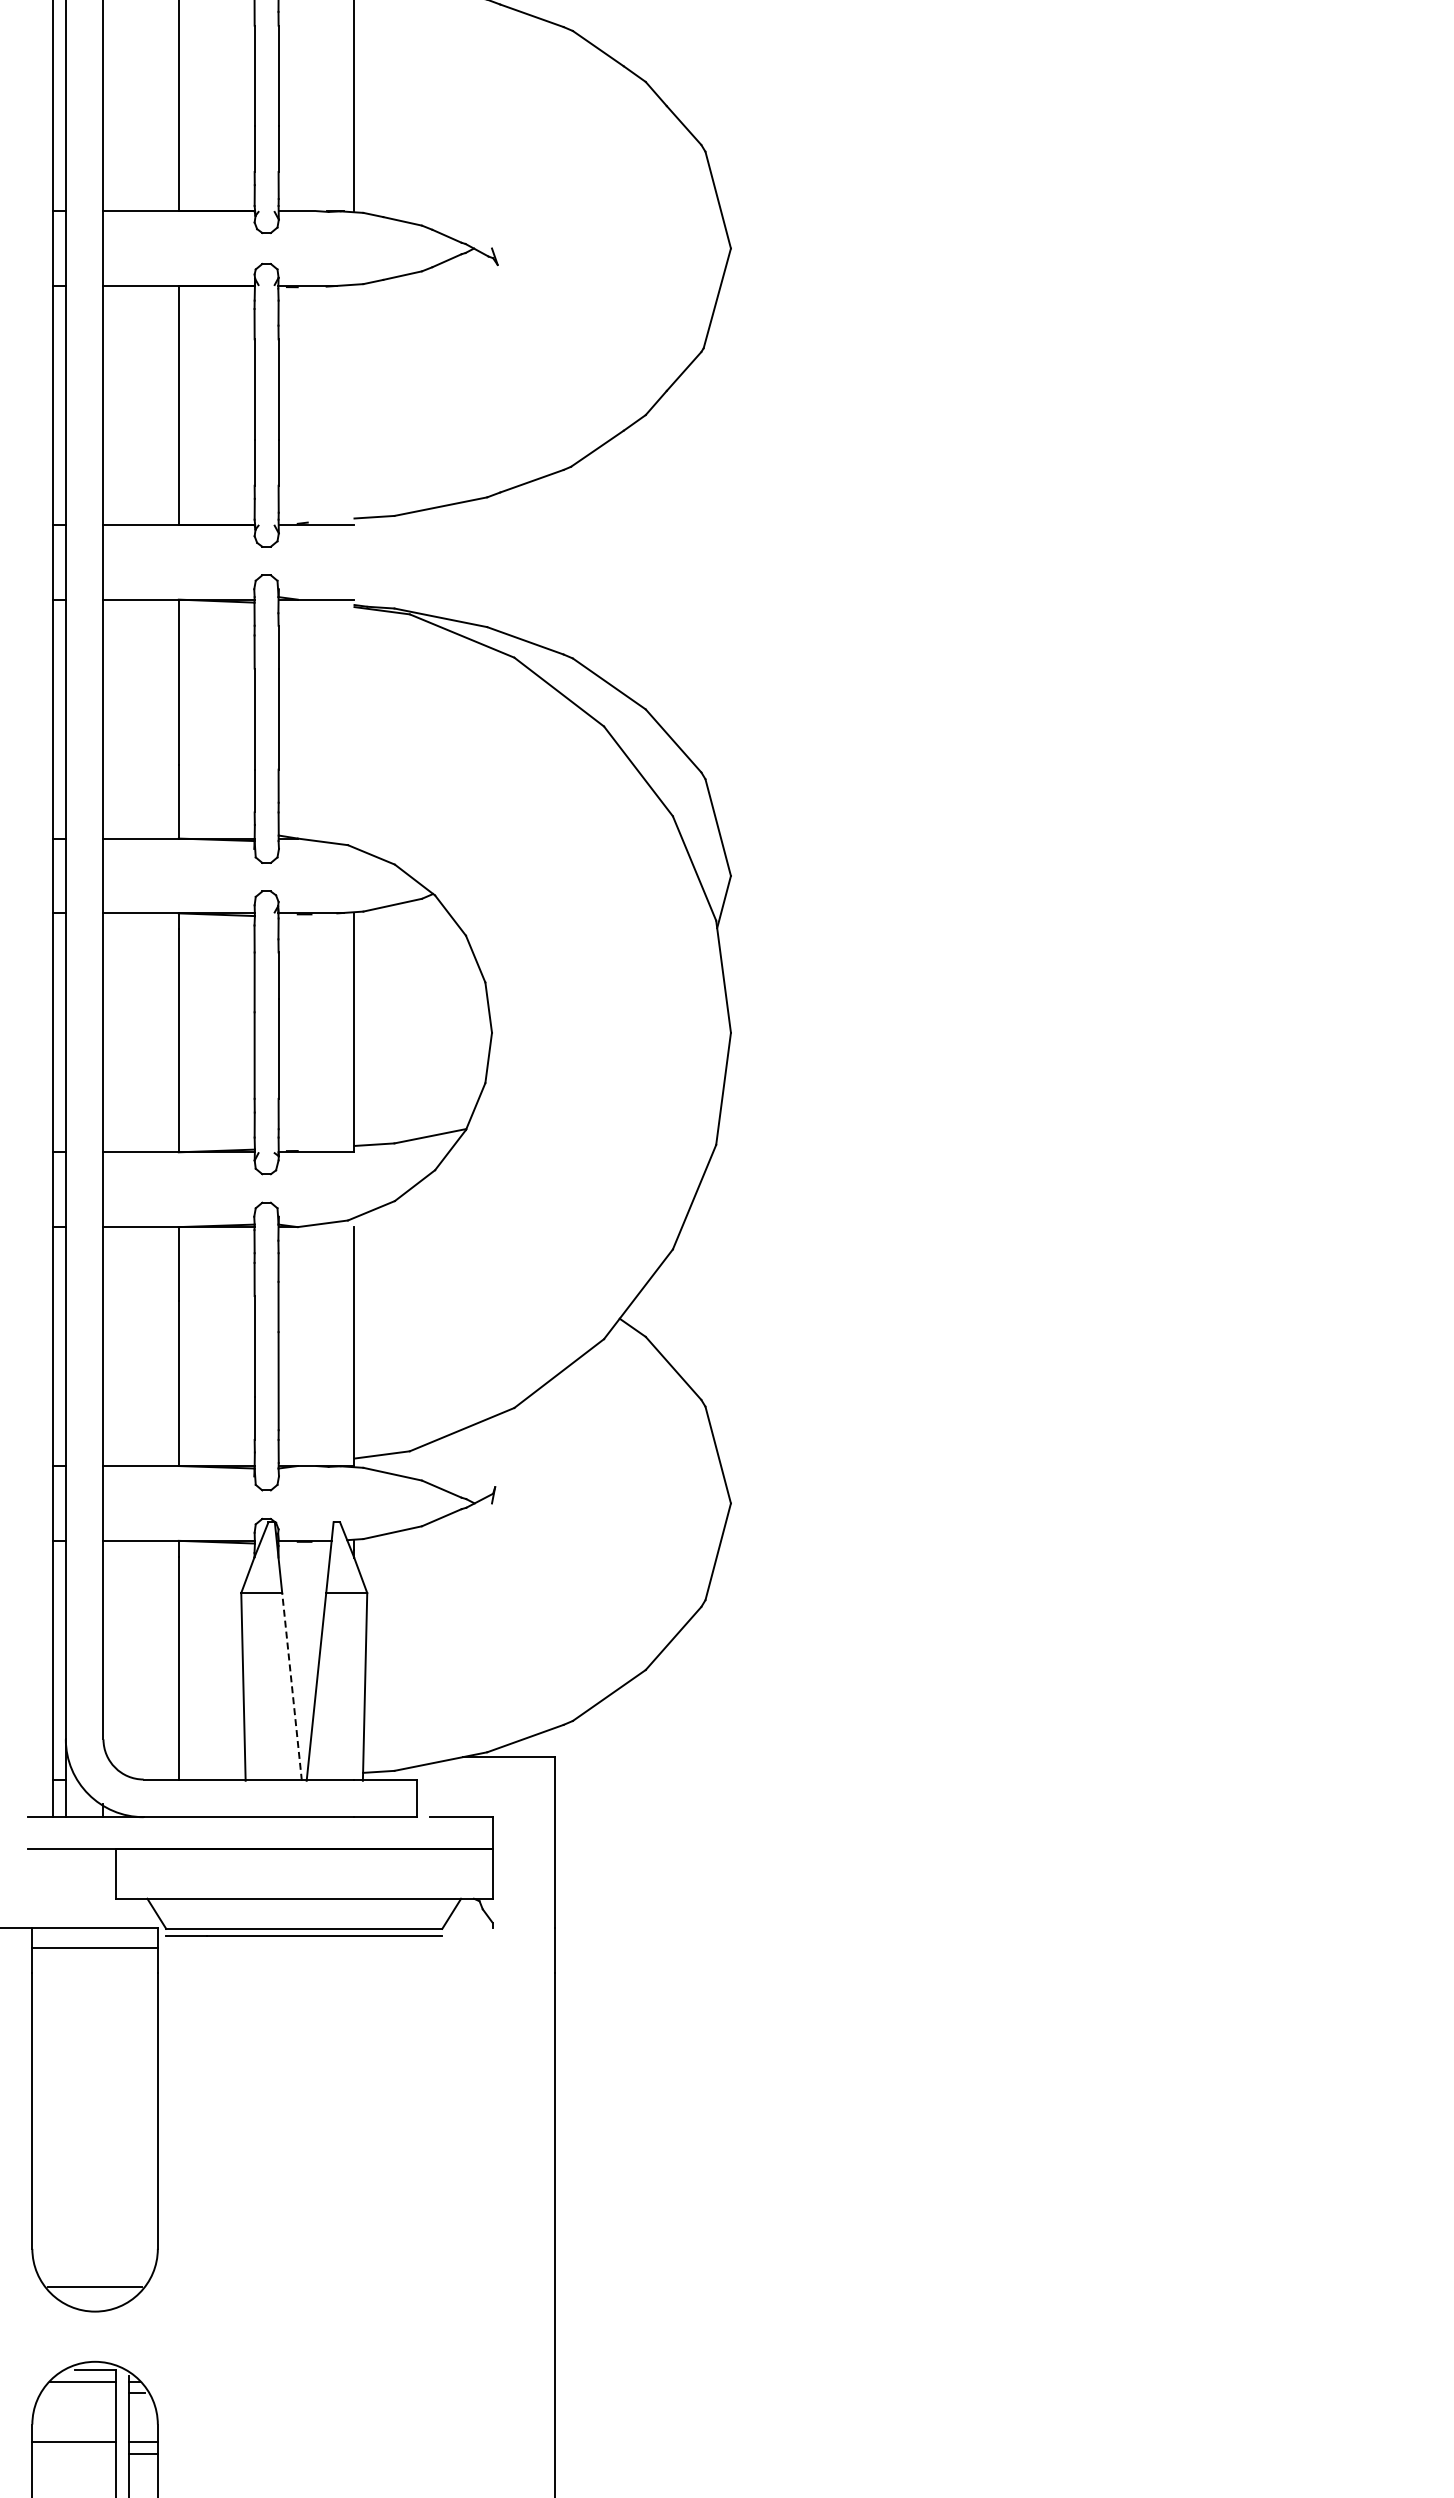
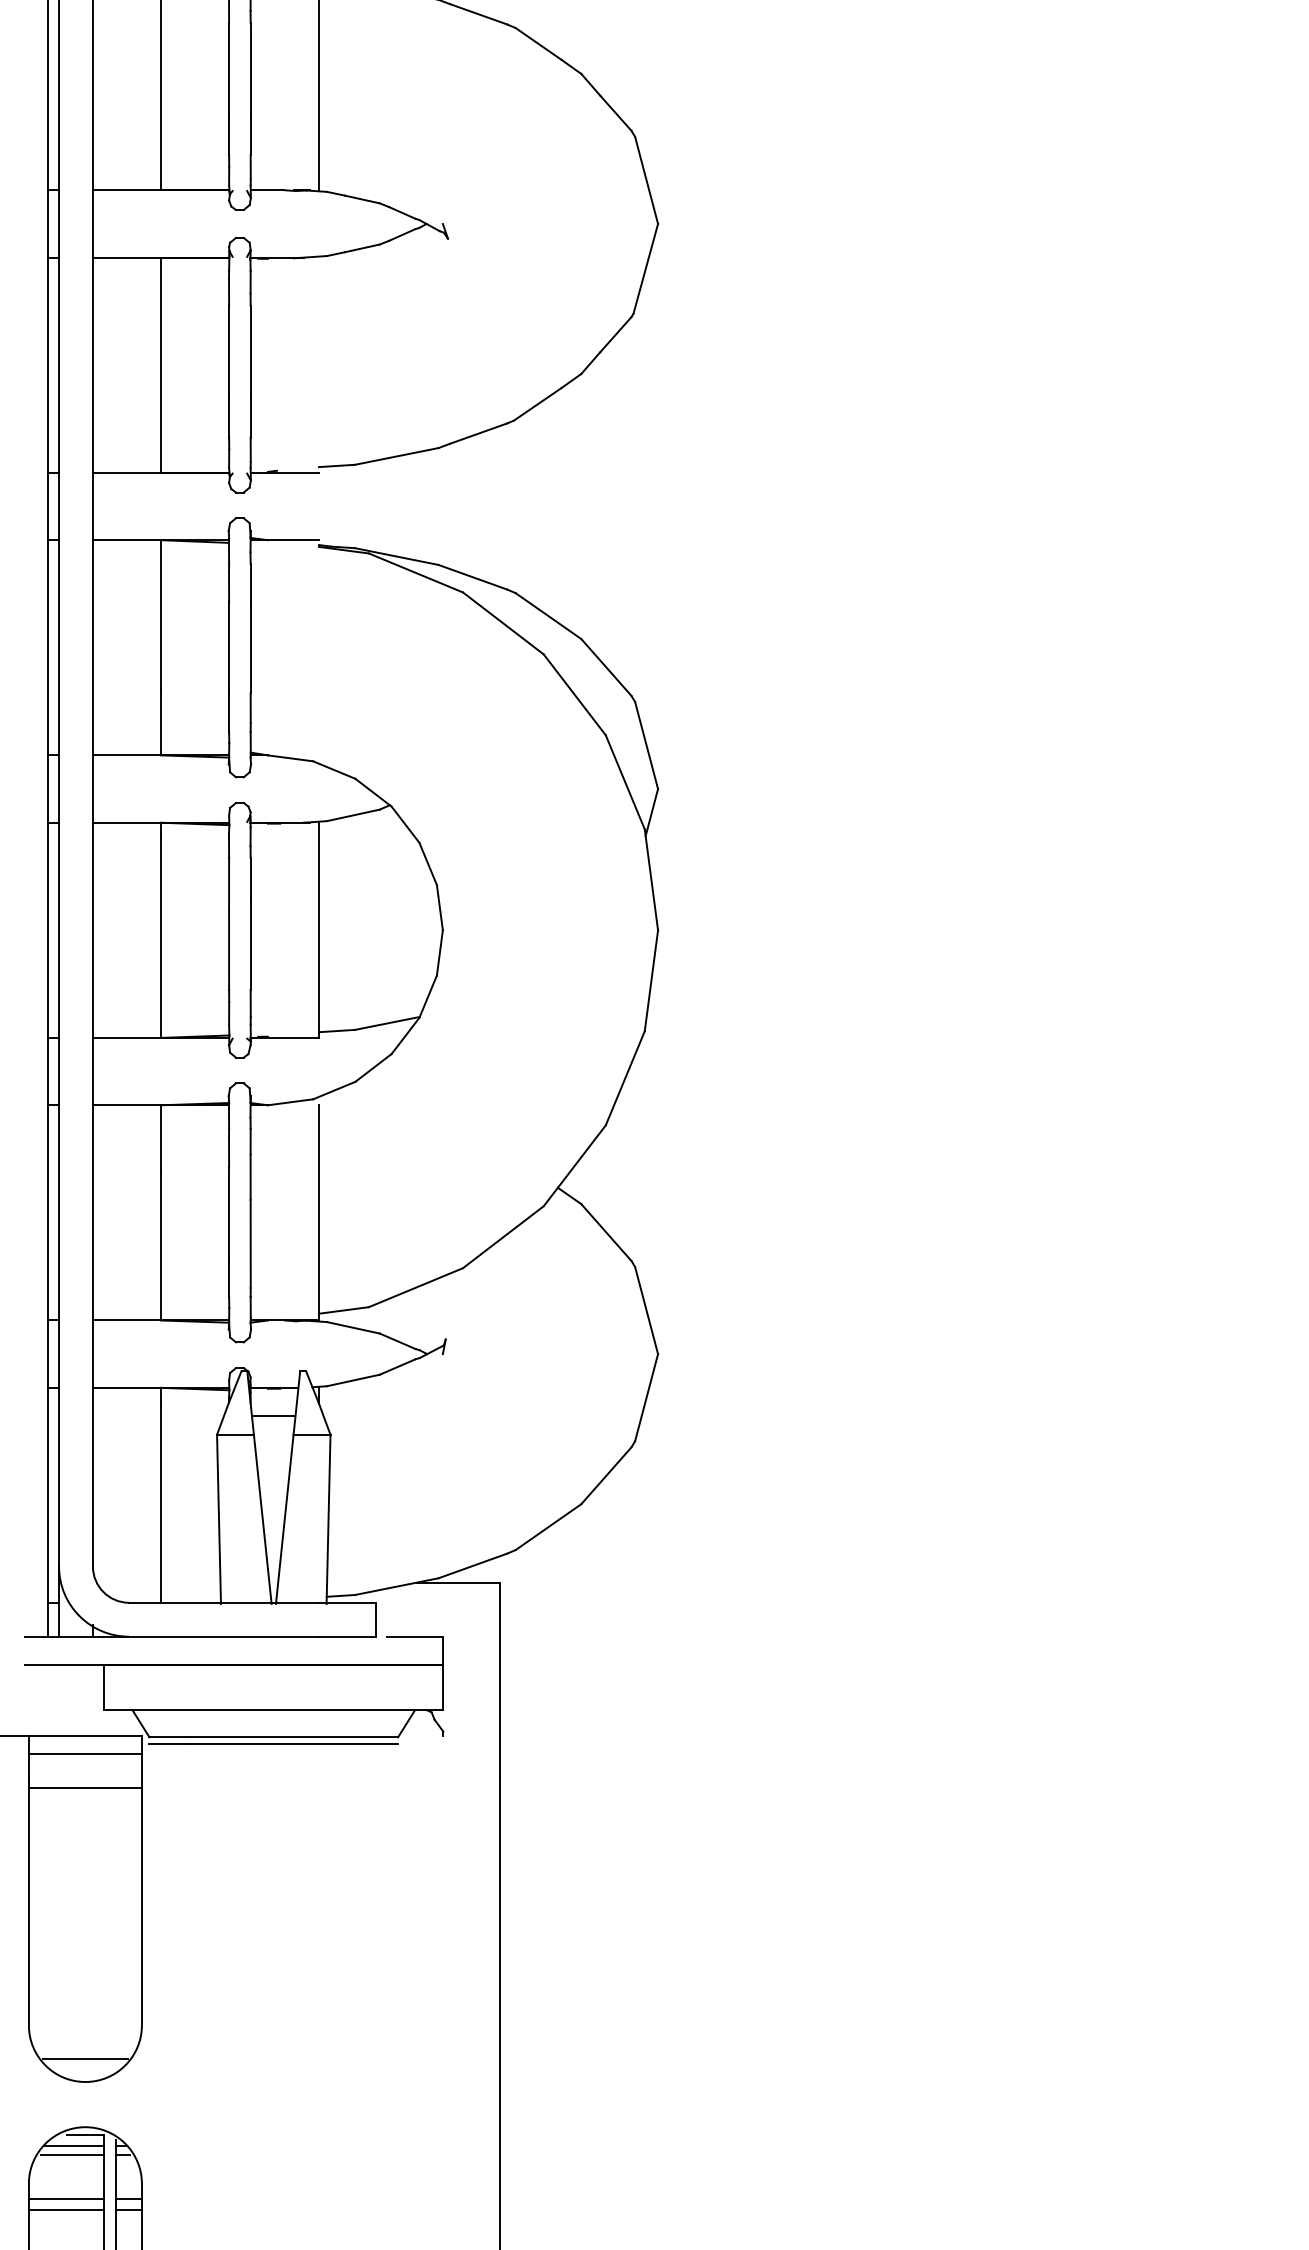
line: (304, 1572) -> (273, 1416), added
line: (291, 1686) -> (262, 1519), dashed -> solid
line: (94, 1985) -> (84, 1788), added
line: (80, 2392) -> (72, 2154), added
line: (74, 2453) -> (66, 2209), added

